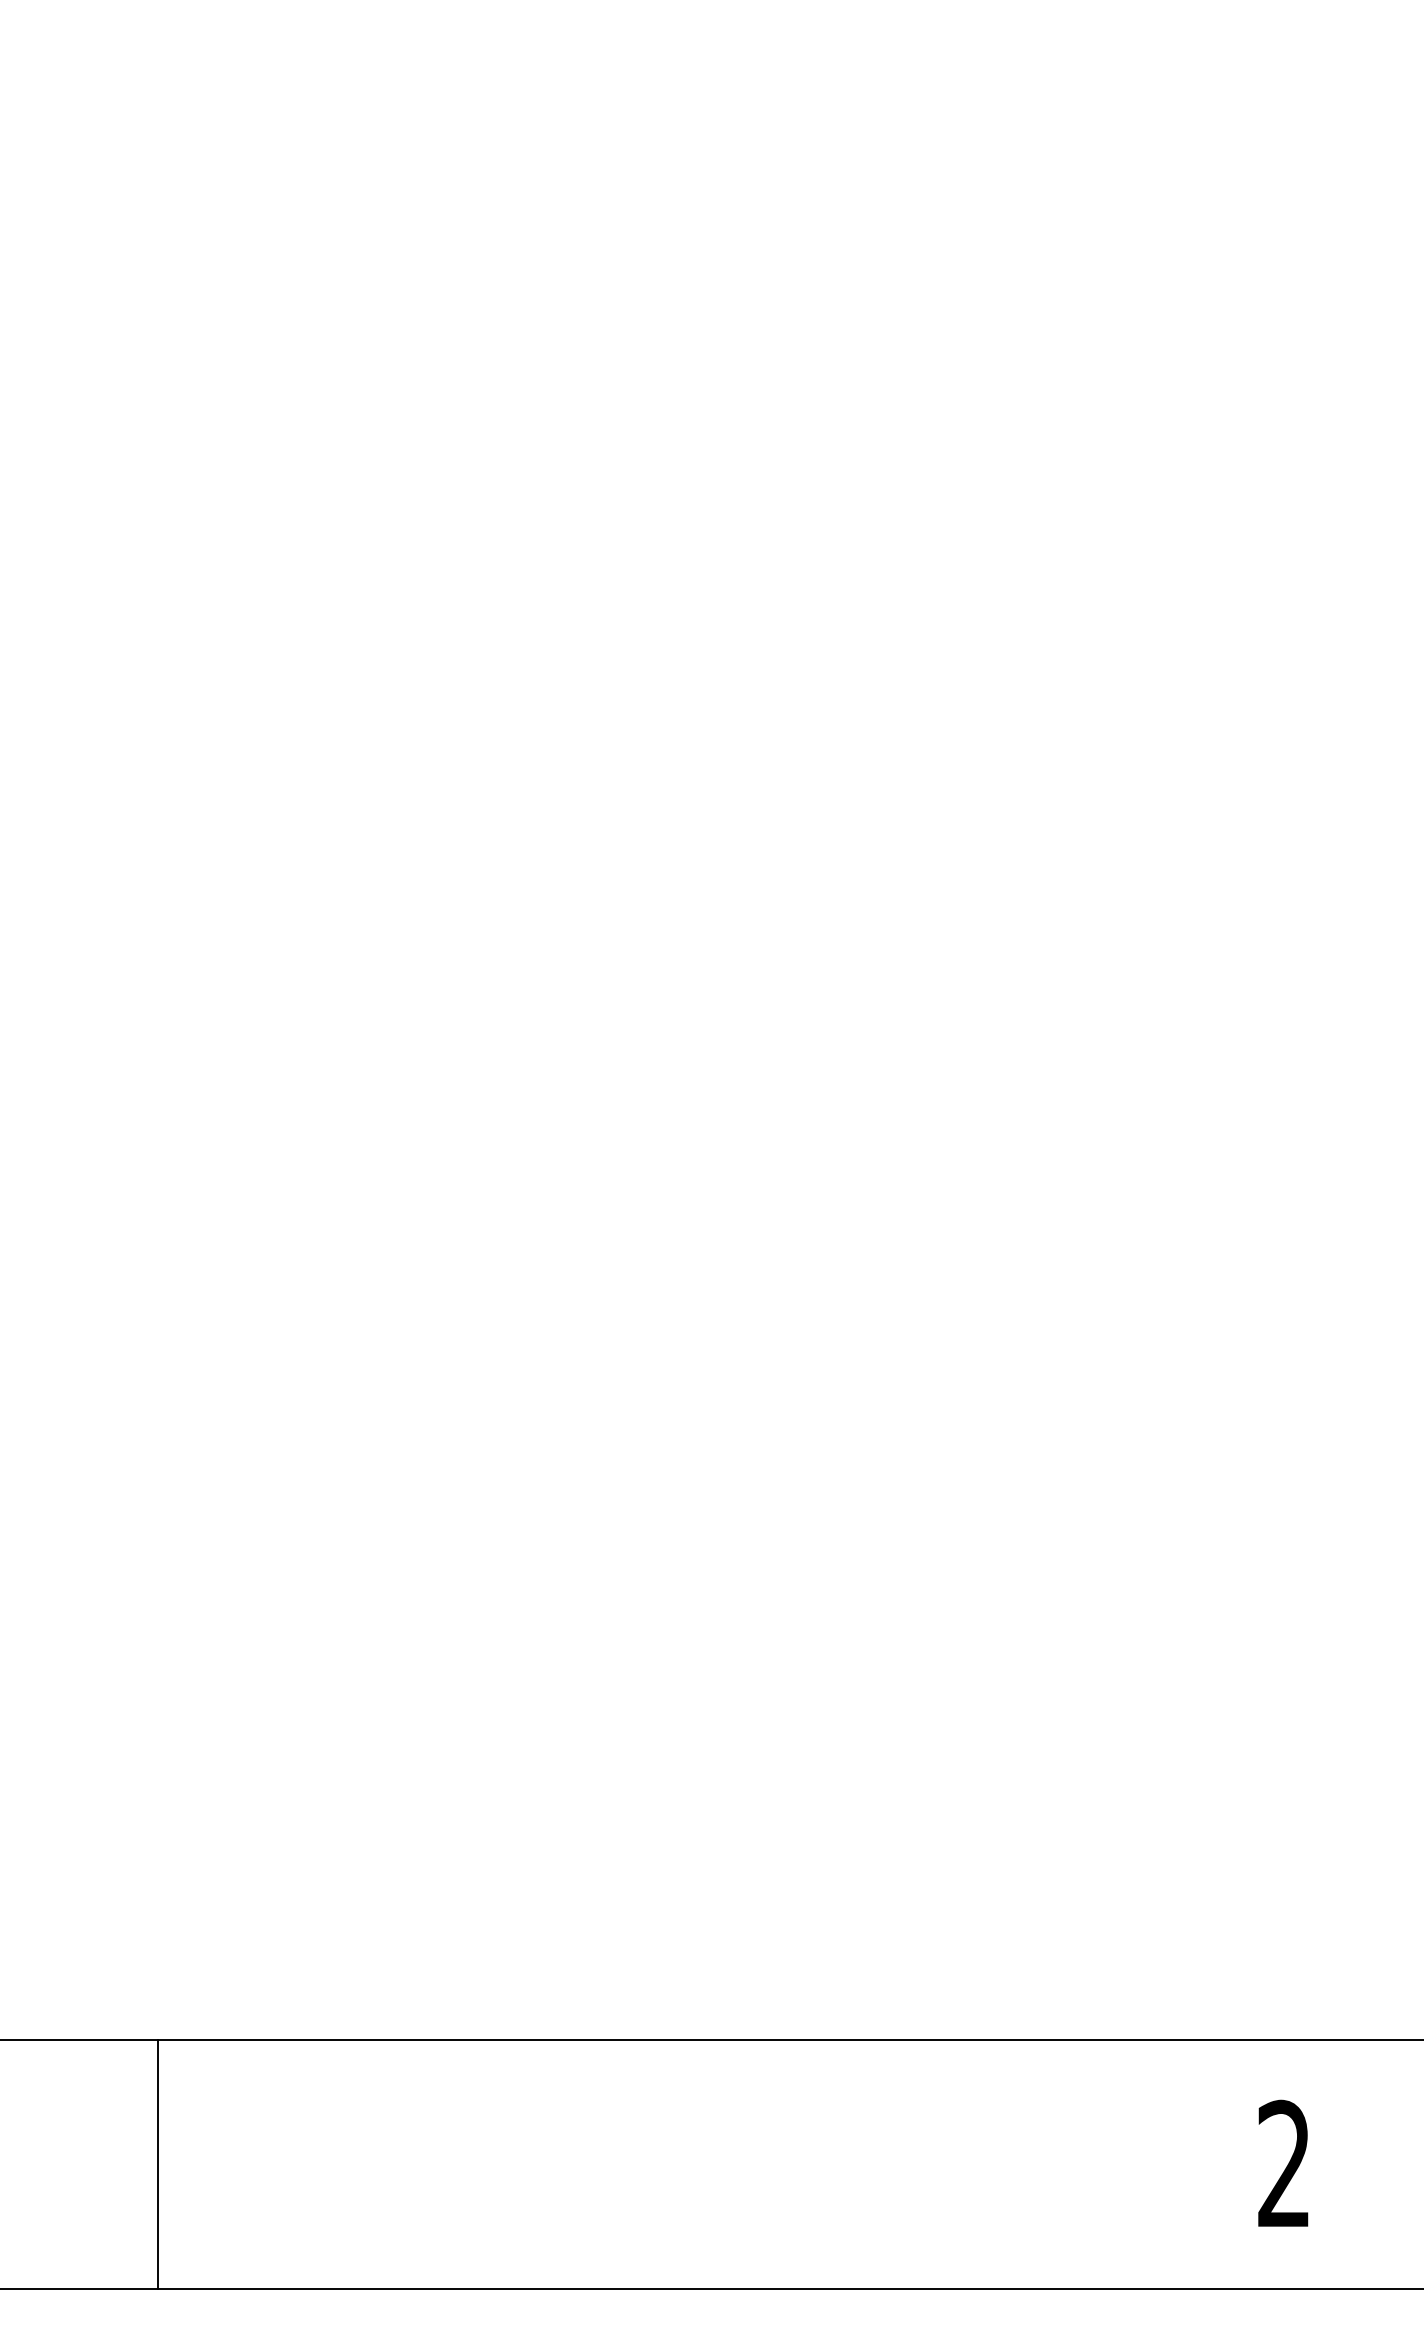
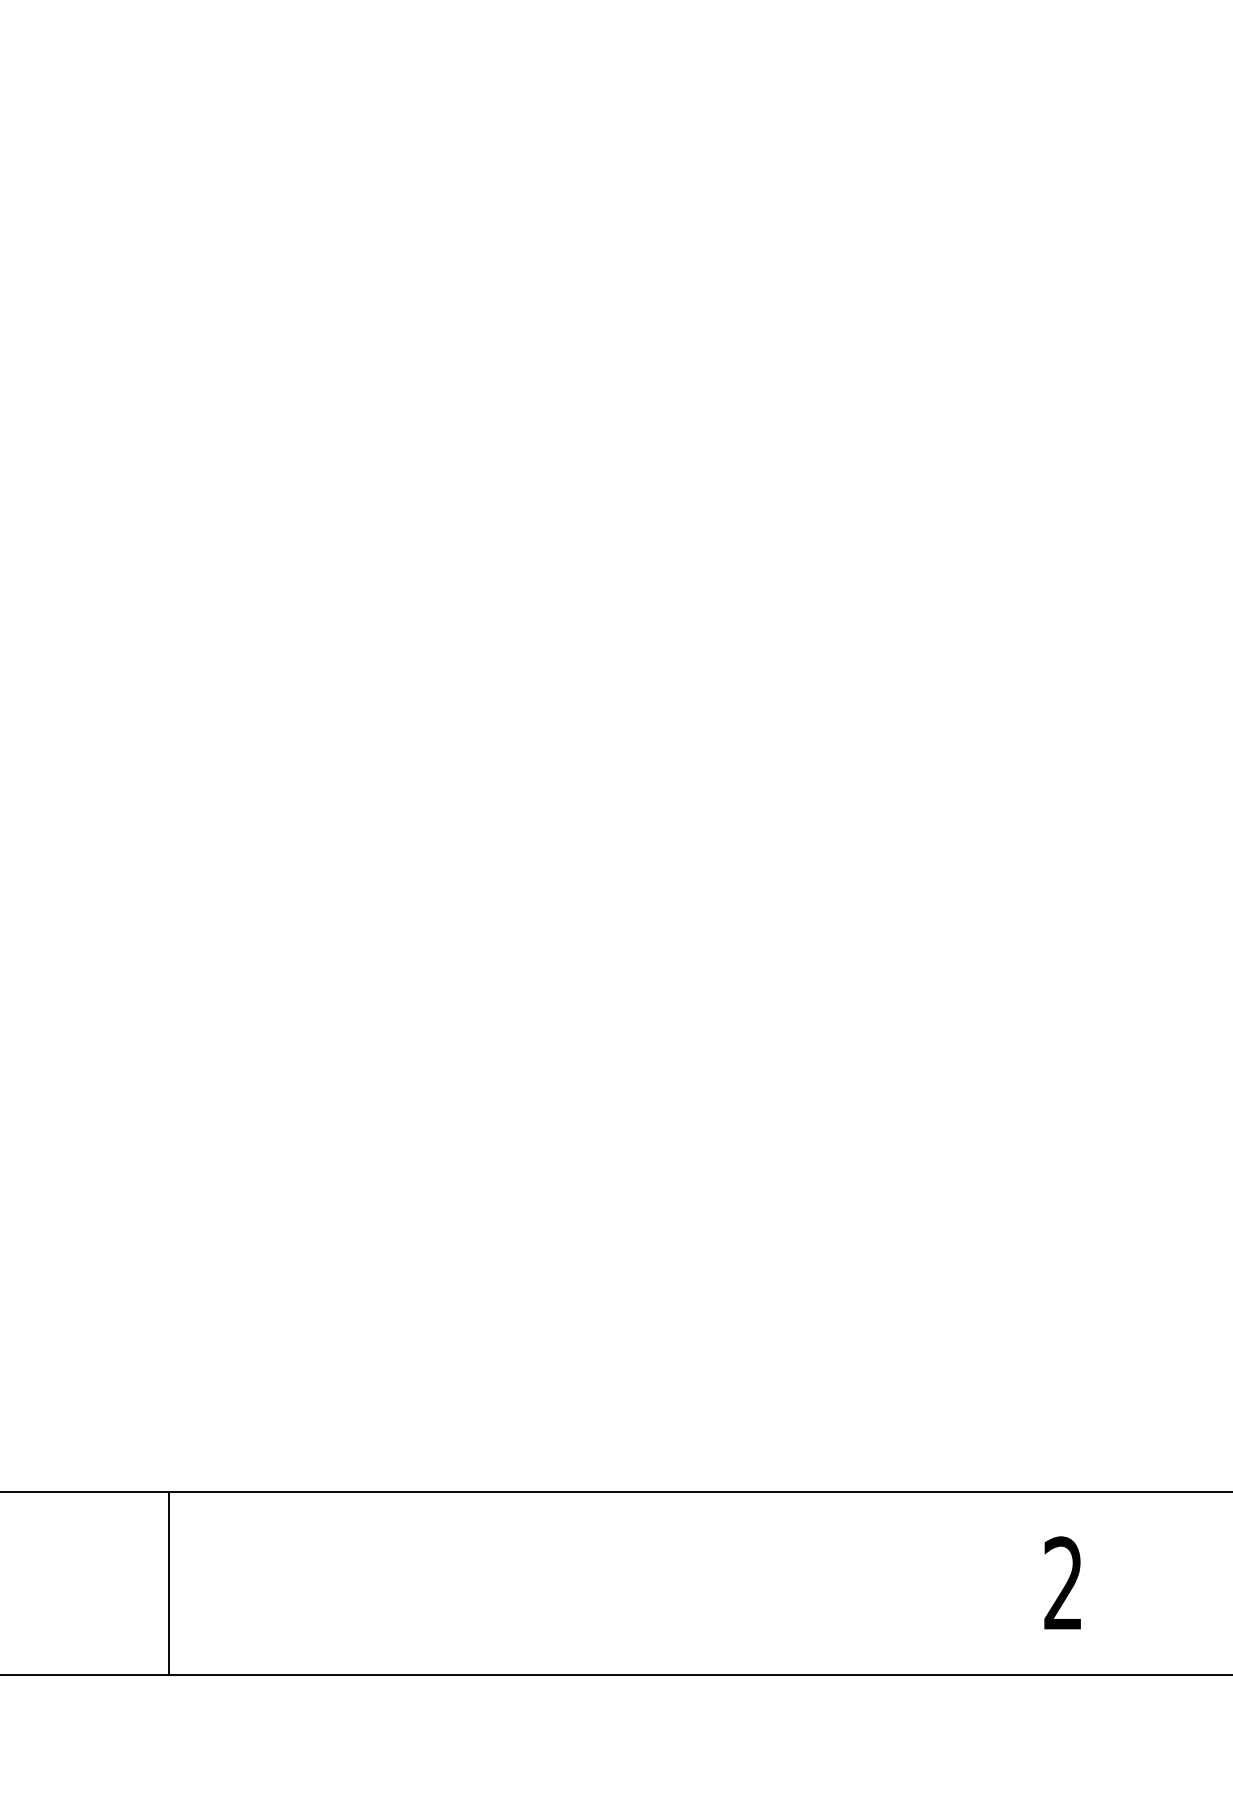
line: (158, 2164) -> (169, 1583), moved

